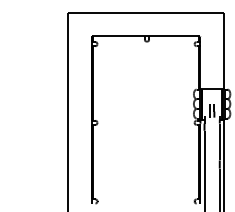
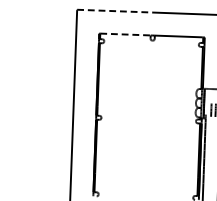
line: (107, 12) -> (115, 10), solid -> dashed
line: (118, 36) -> (125, 34), solid -> dashed

